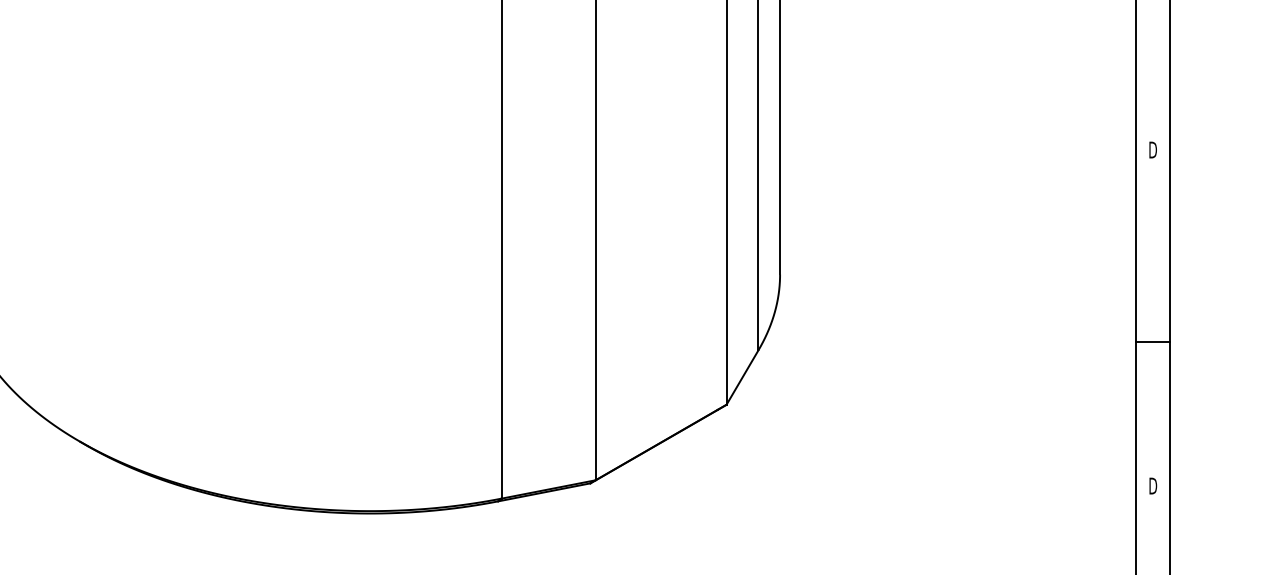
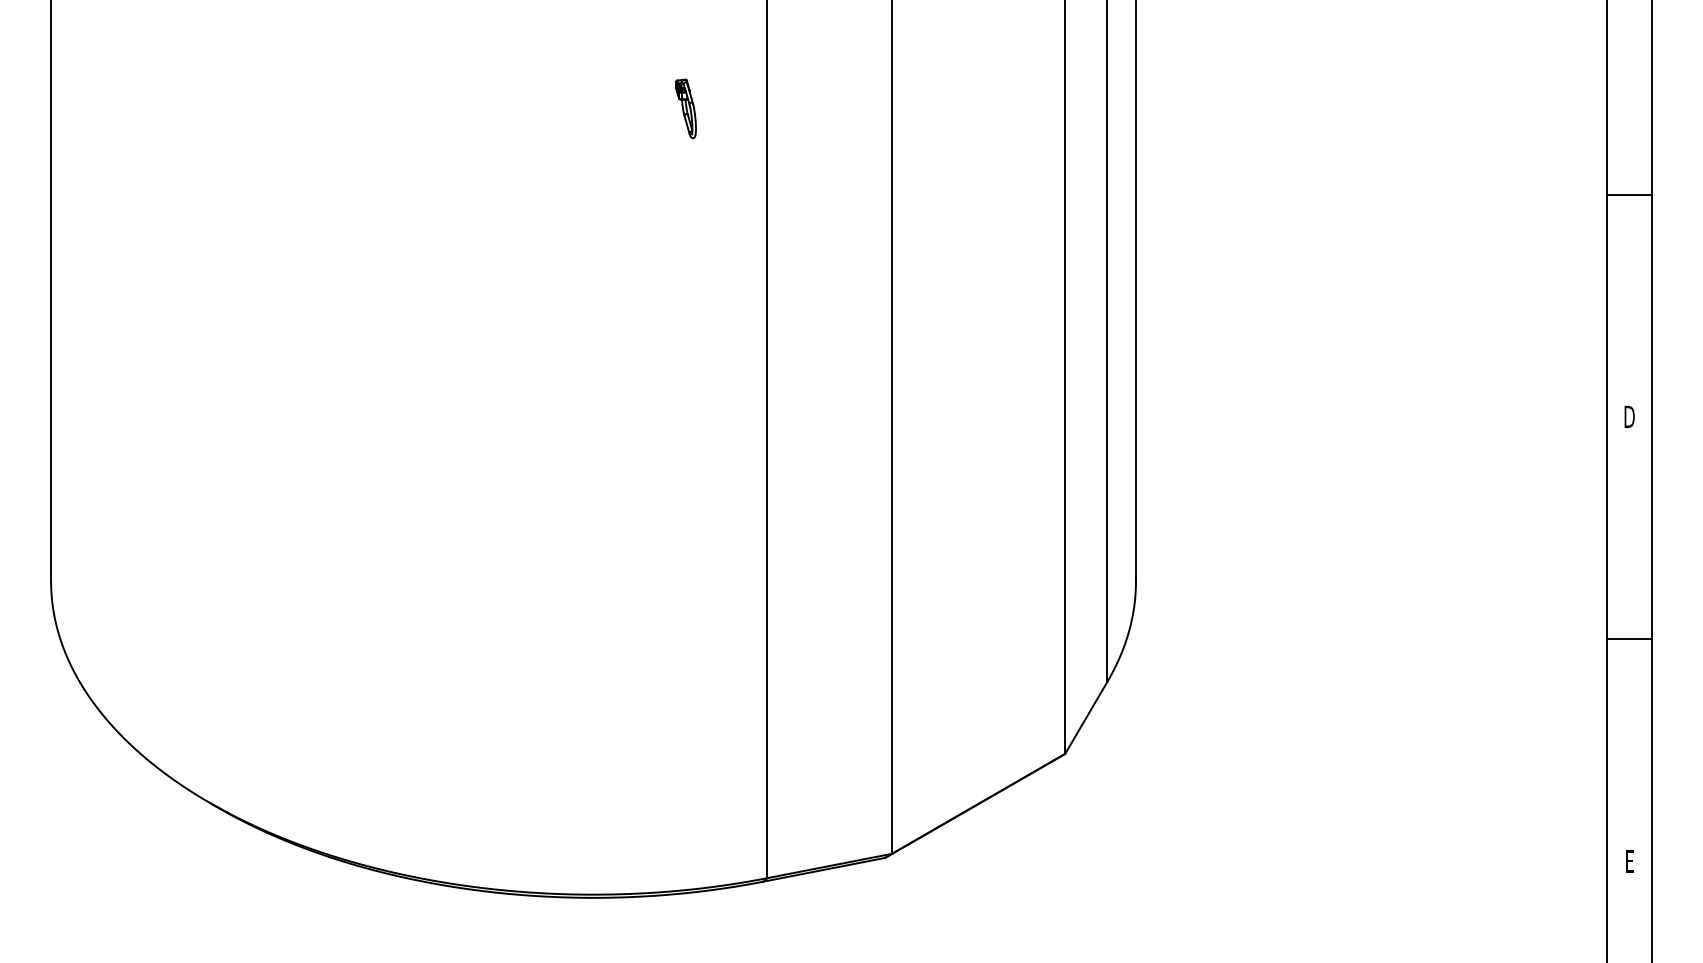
line: (1153, 342) -> (1629, 639), moved
text: (1153, 486) -> (1629, 861), D -> E

